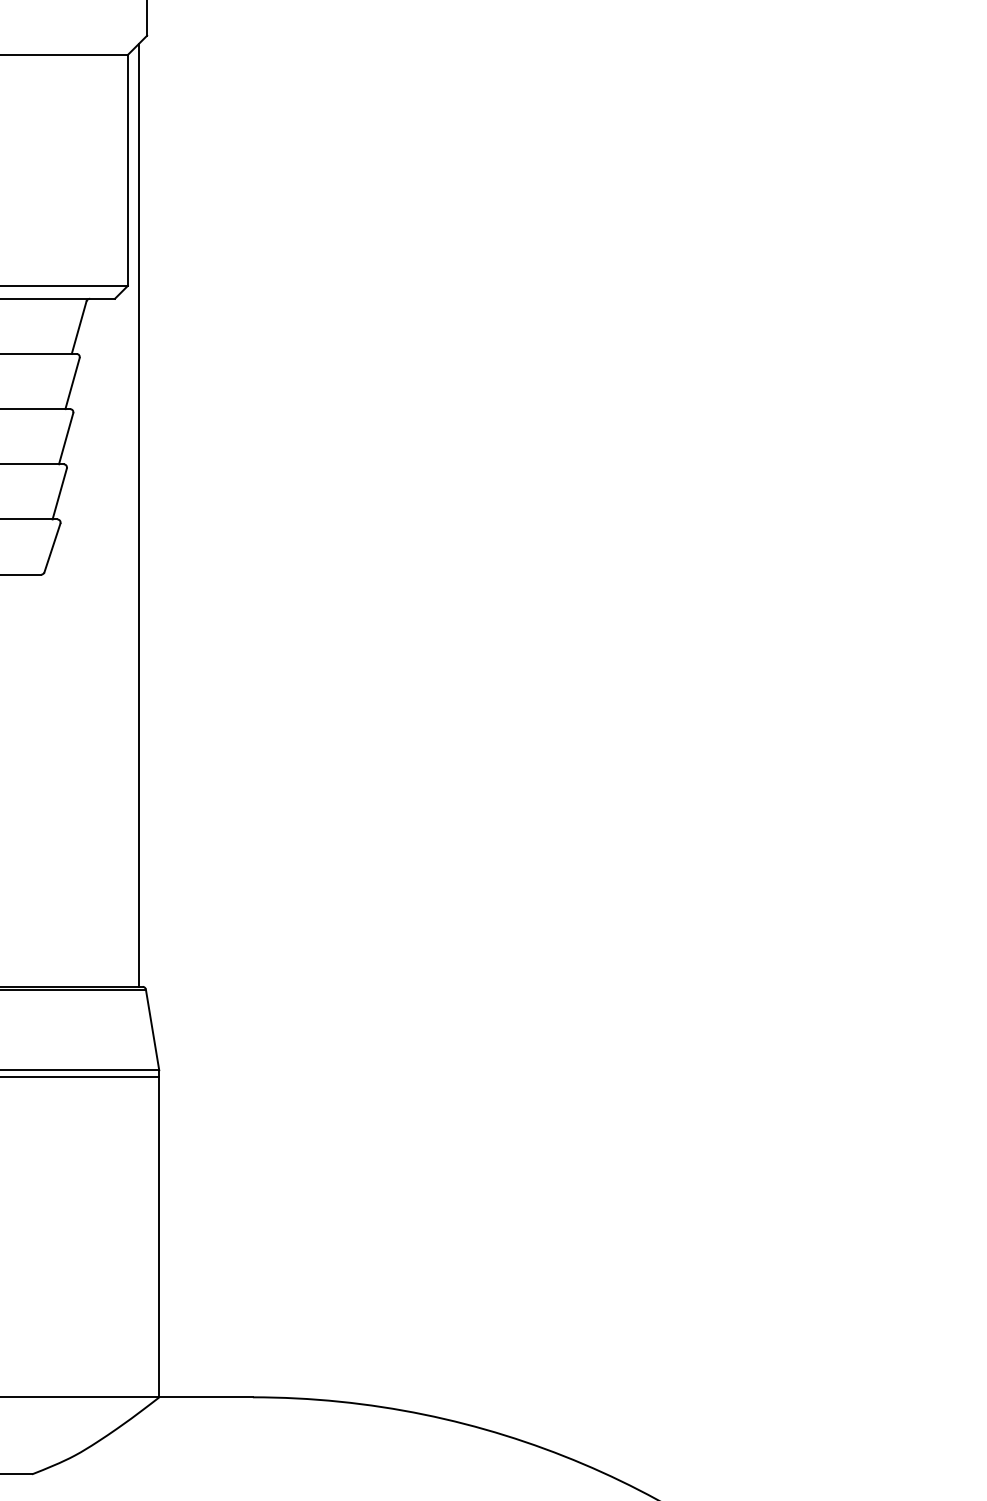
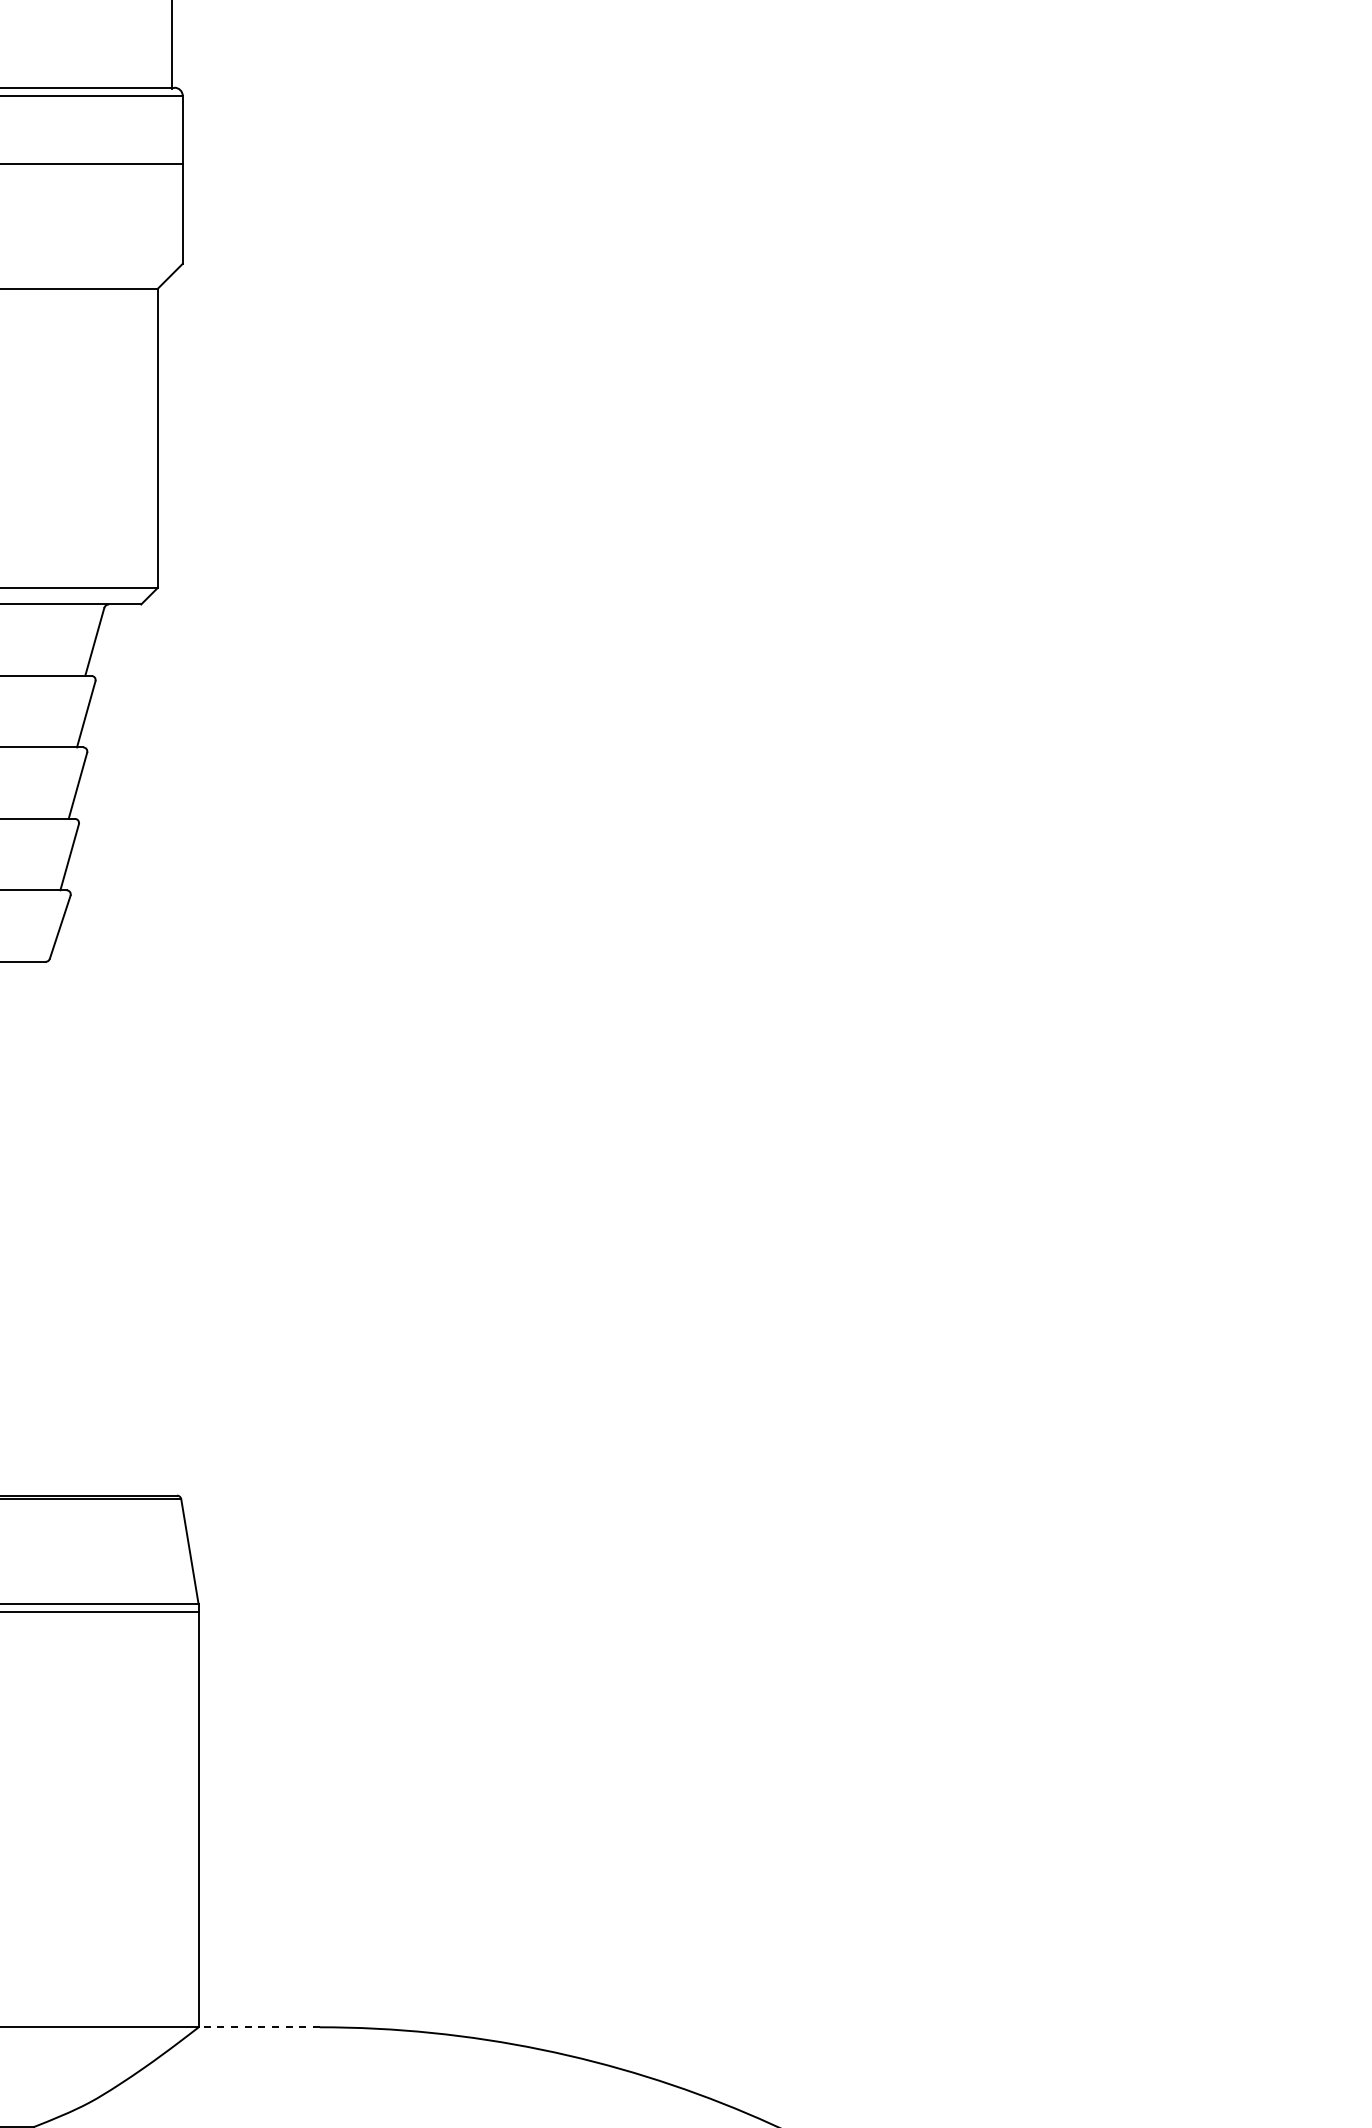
line: (139, 514) -> (172, 884), removed
line: (206, 1397) -> (259, 2027), solid -> dashed

